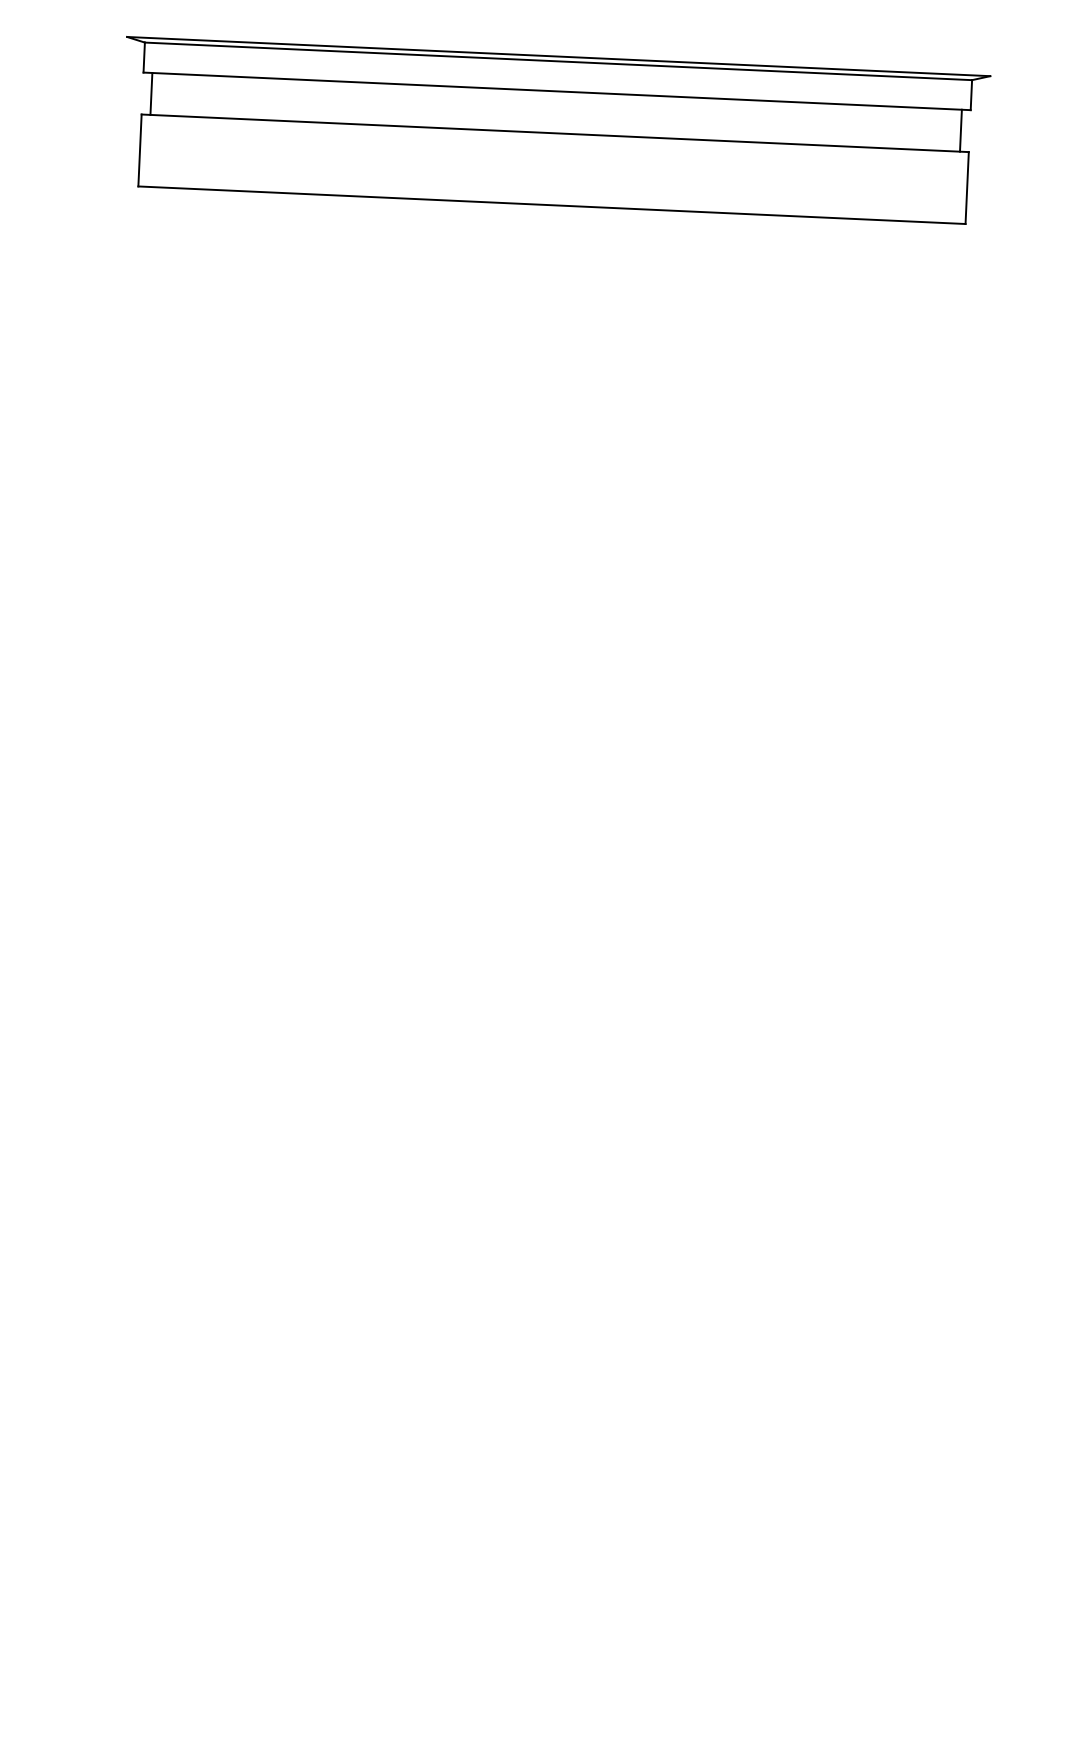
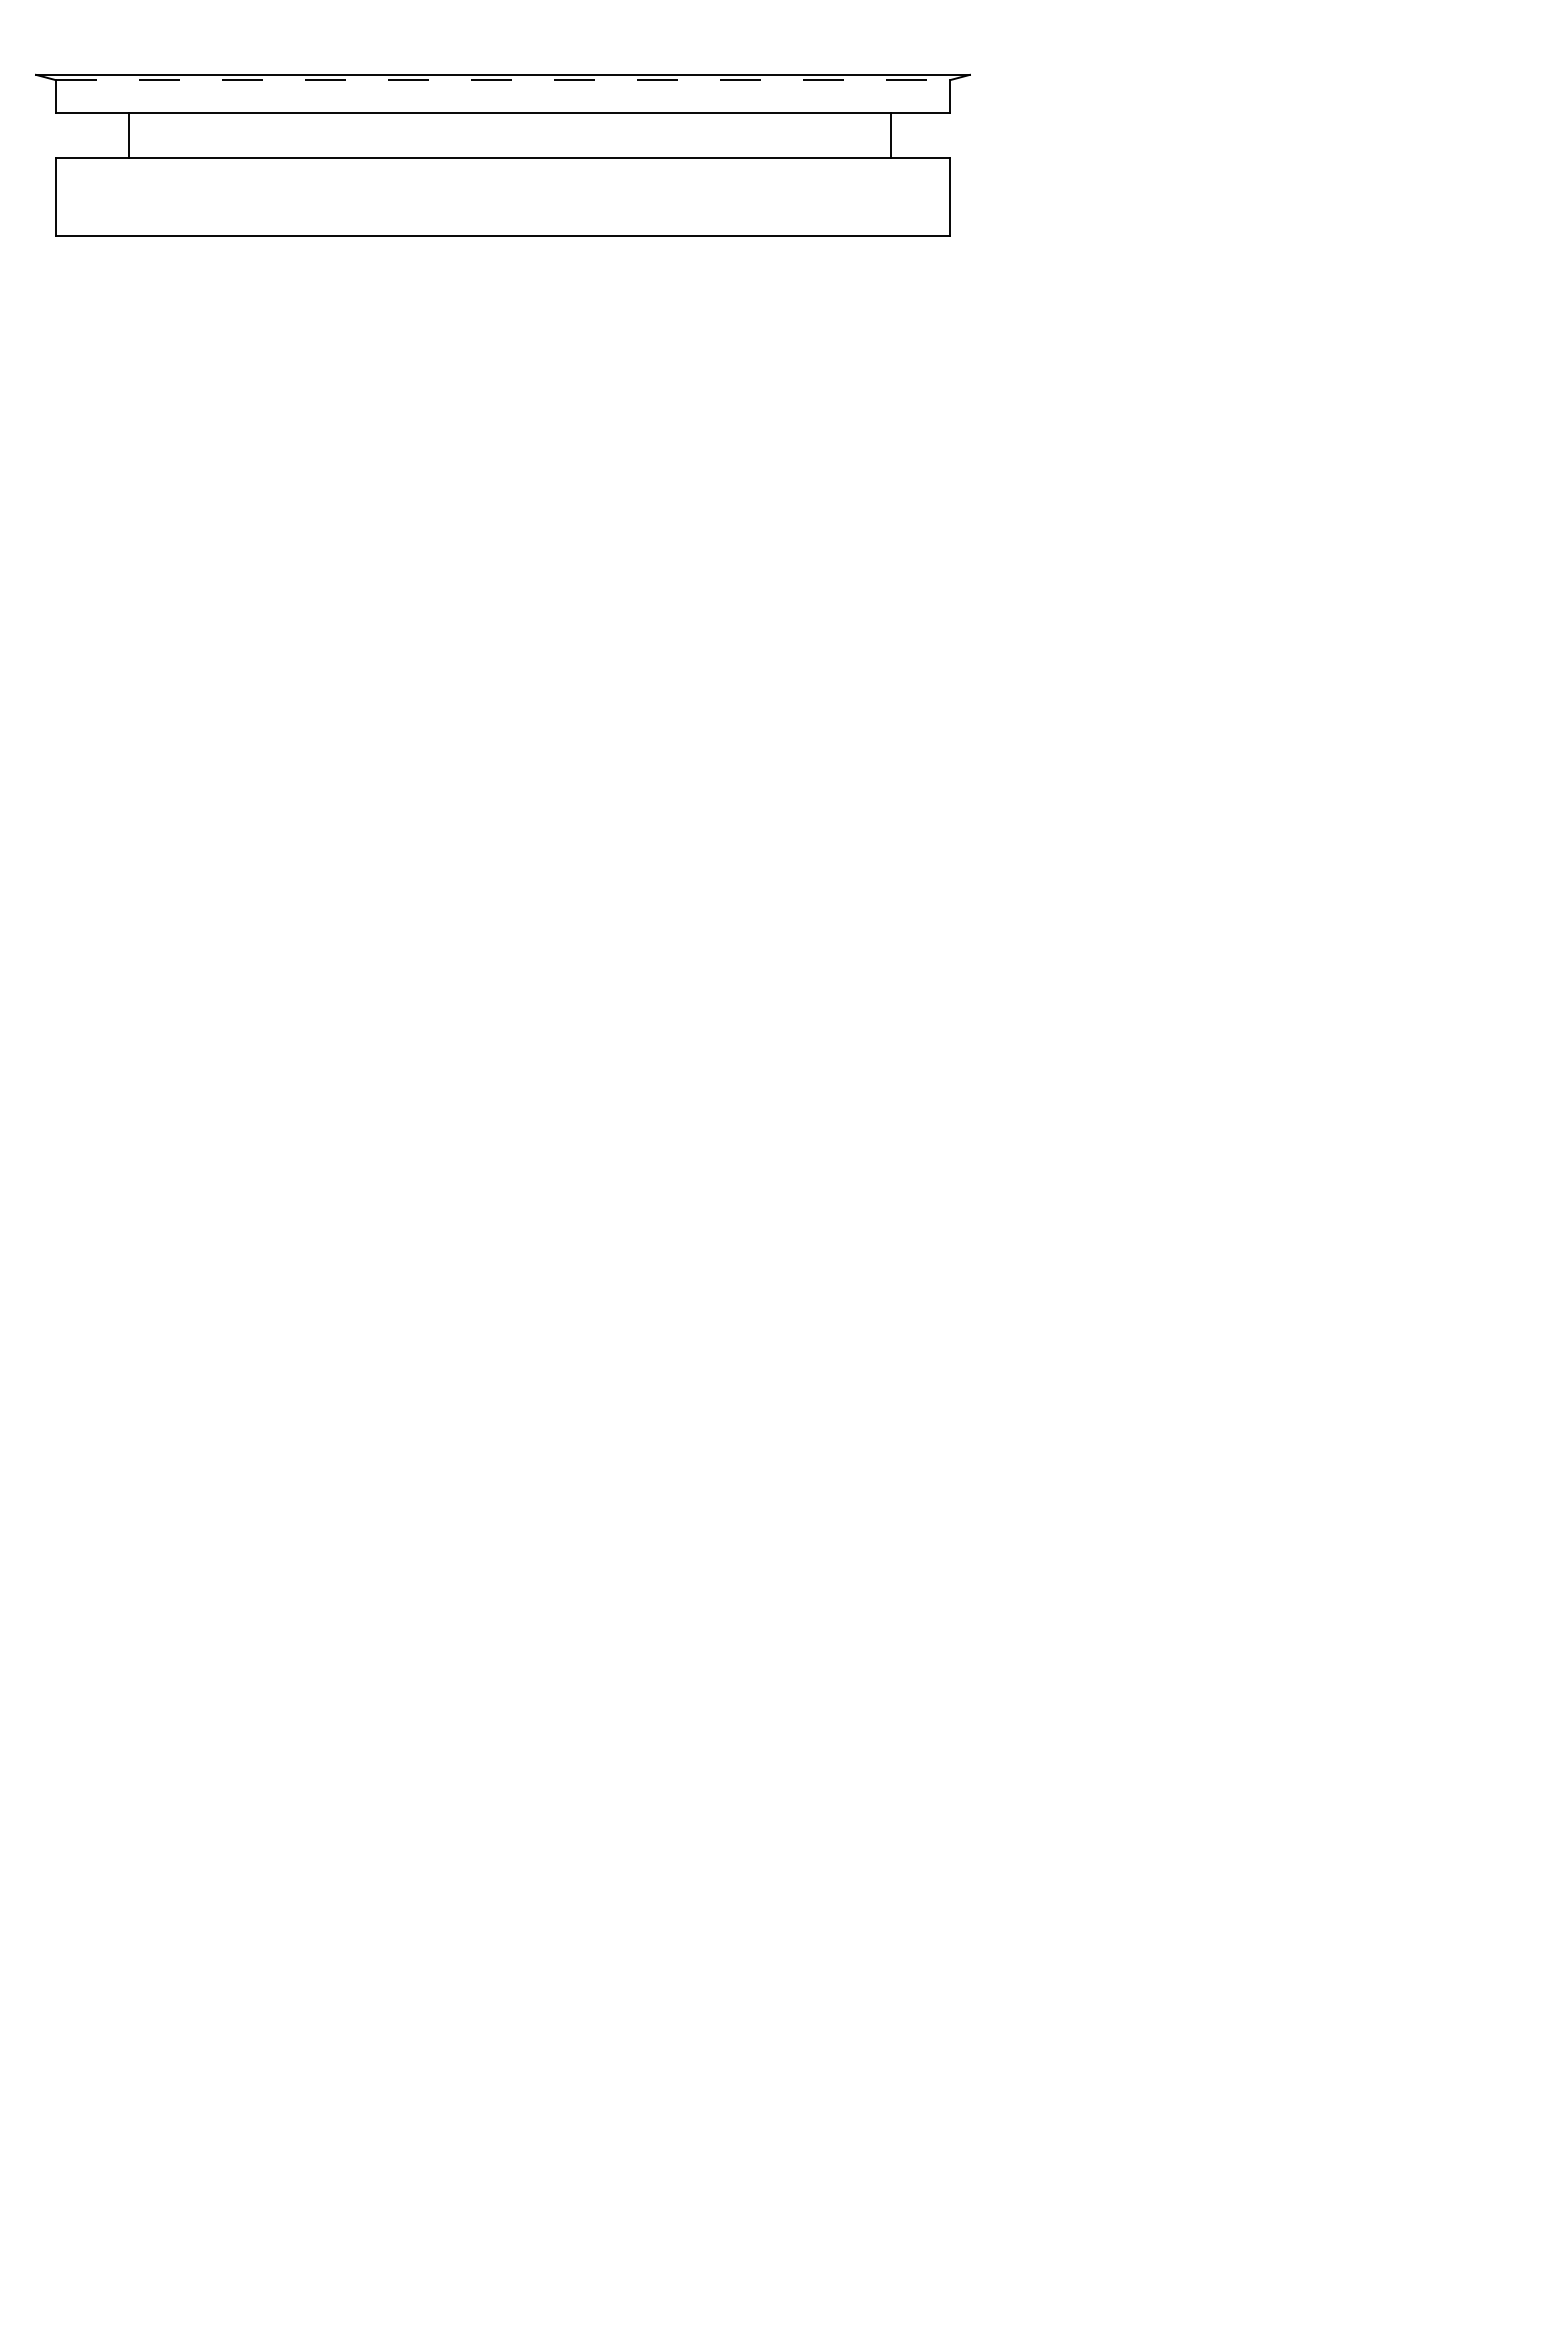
line: (558, 61) -> (503, 80), solid -> dashed
line: (151, 93) -> (129, 134), moved
line: (960, 130) -> (890, 134), moved

